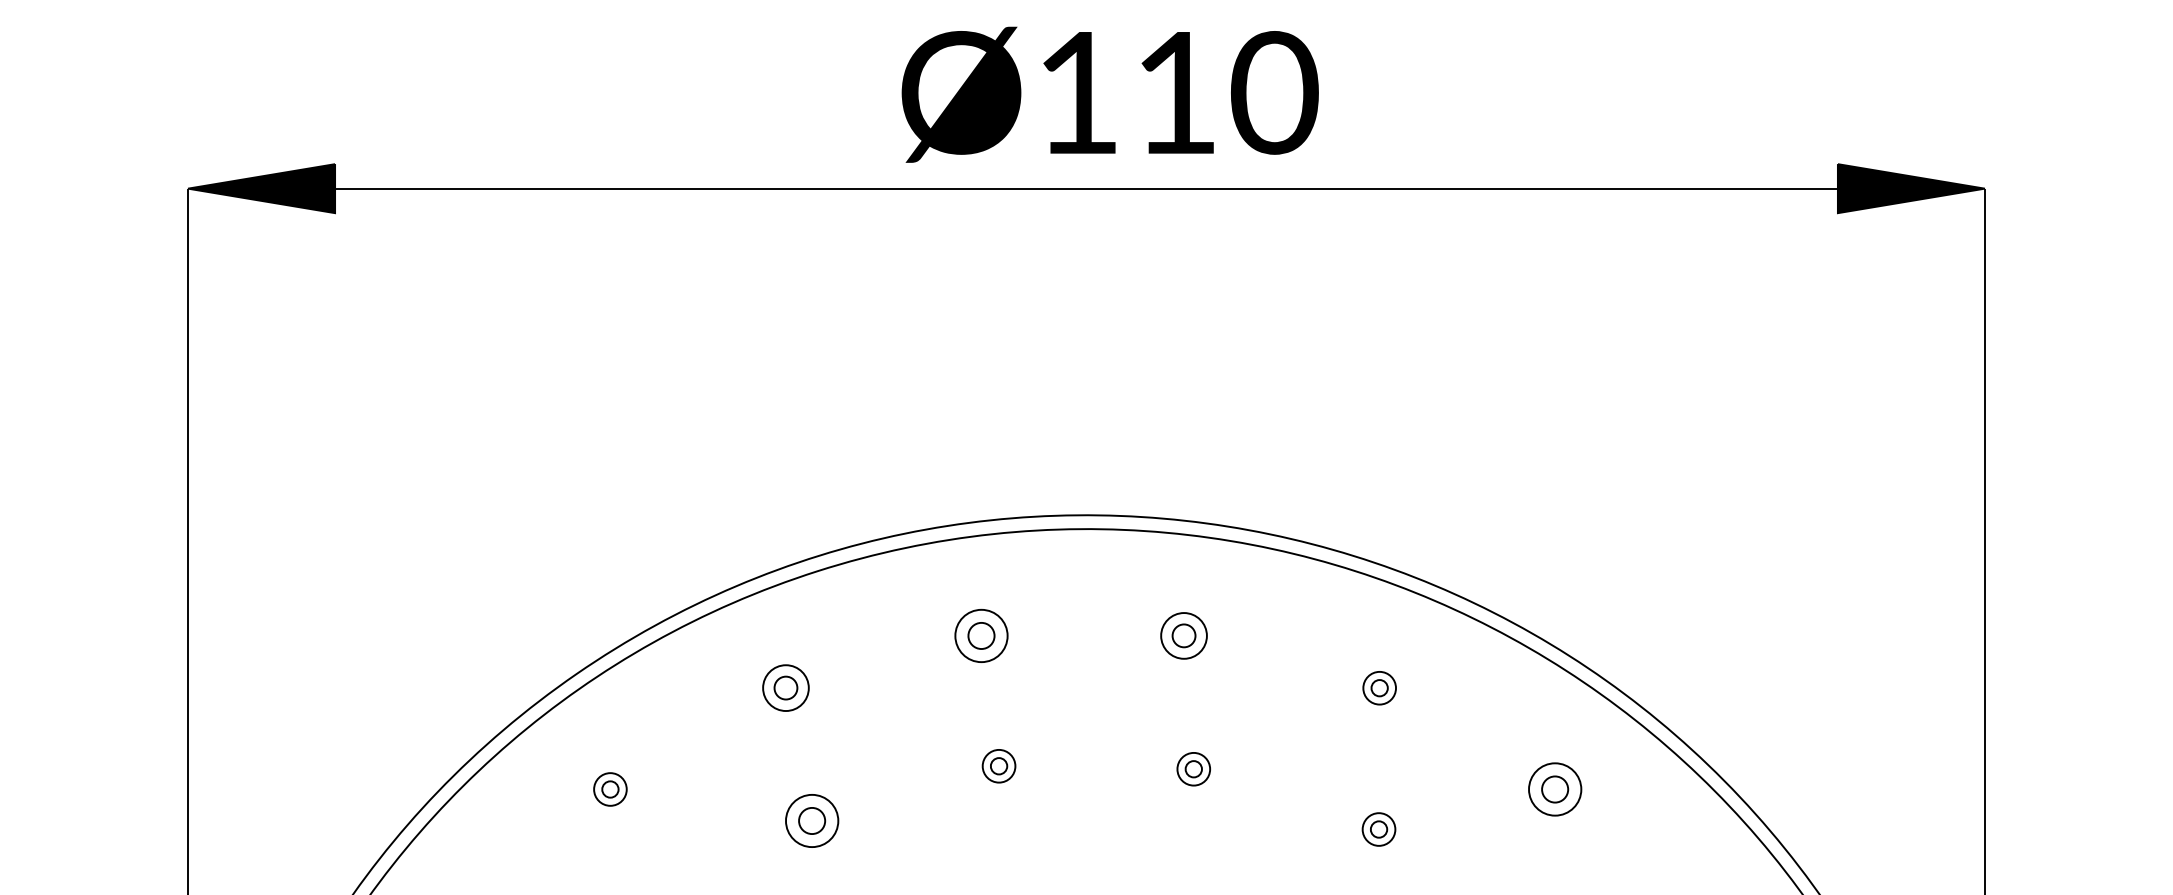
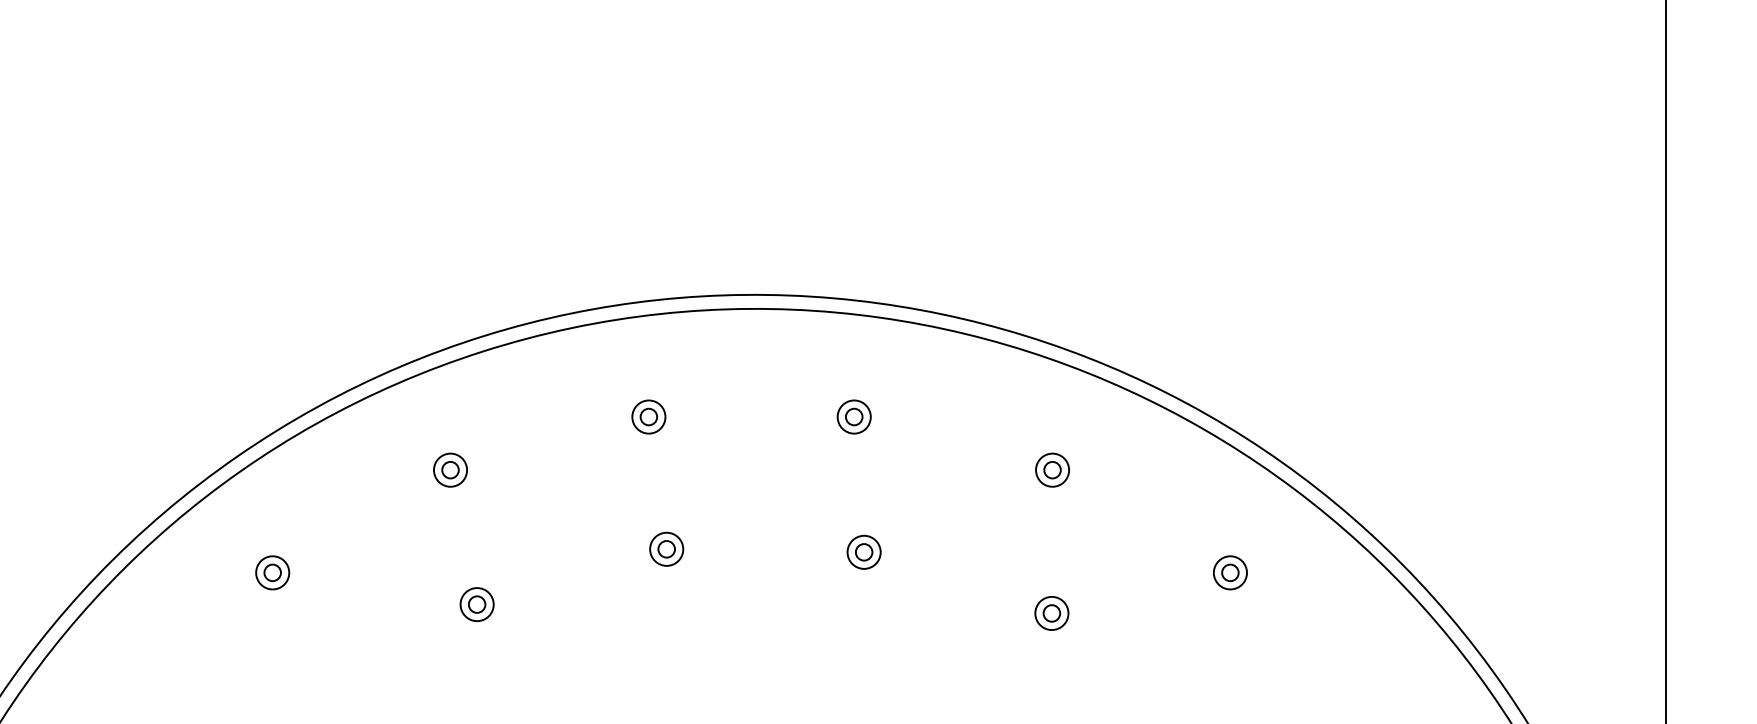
part: (981, 635) -> (648, 416), size x0.62
part: (1183, 635) -> (853, 416), size x0.71
part: (785, 688) -> (450, 470), size x0.71
part: (1554, 789) -> (1229, 572), size x0.62
part: (811, 820) -> (476, 604), size x0.62

